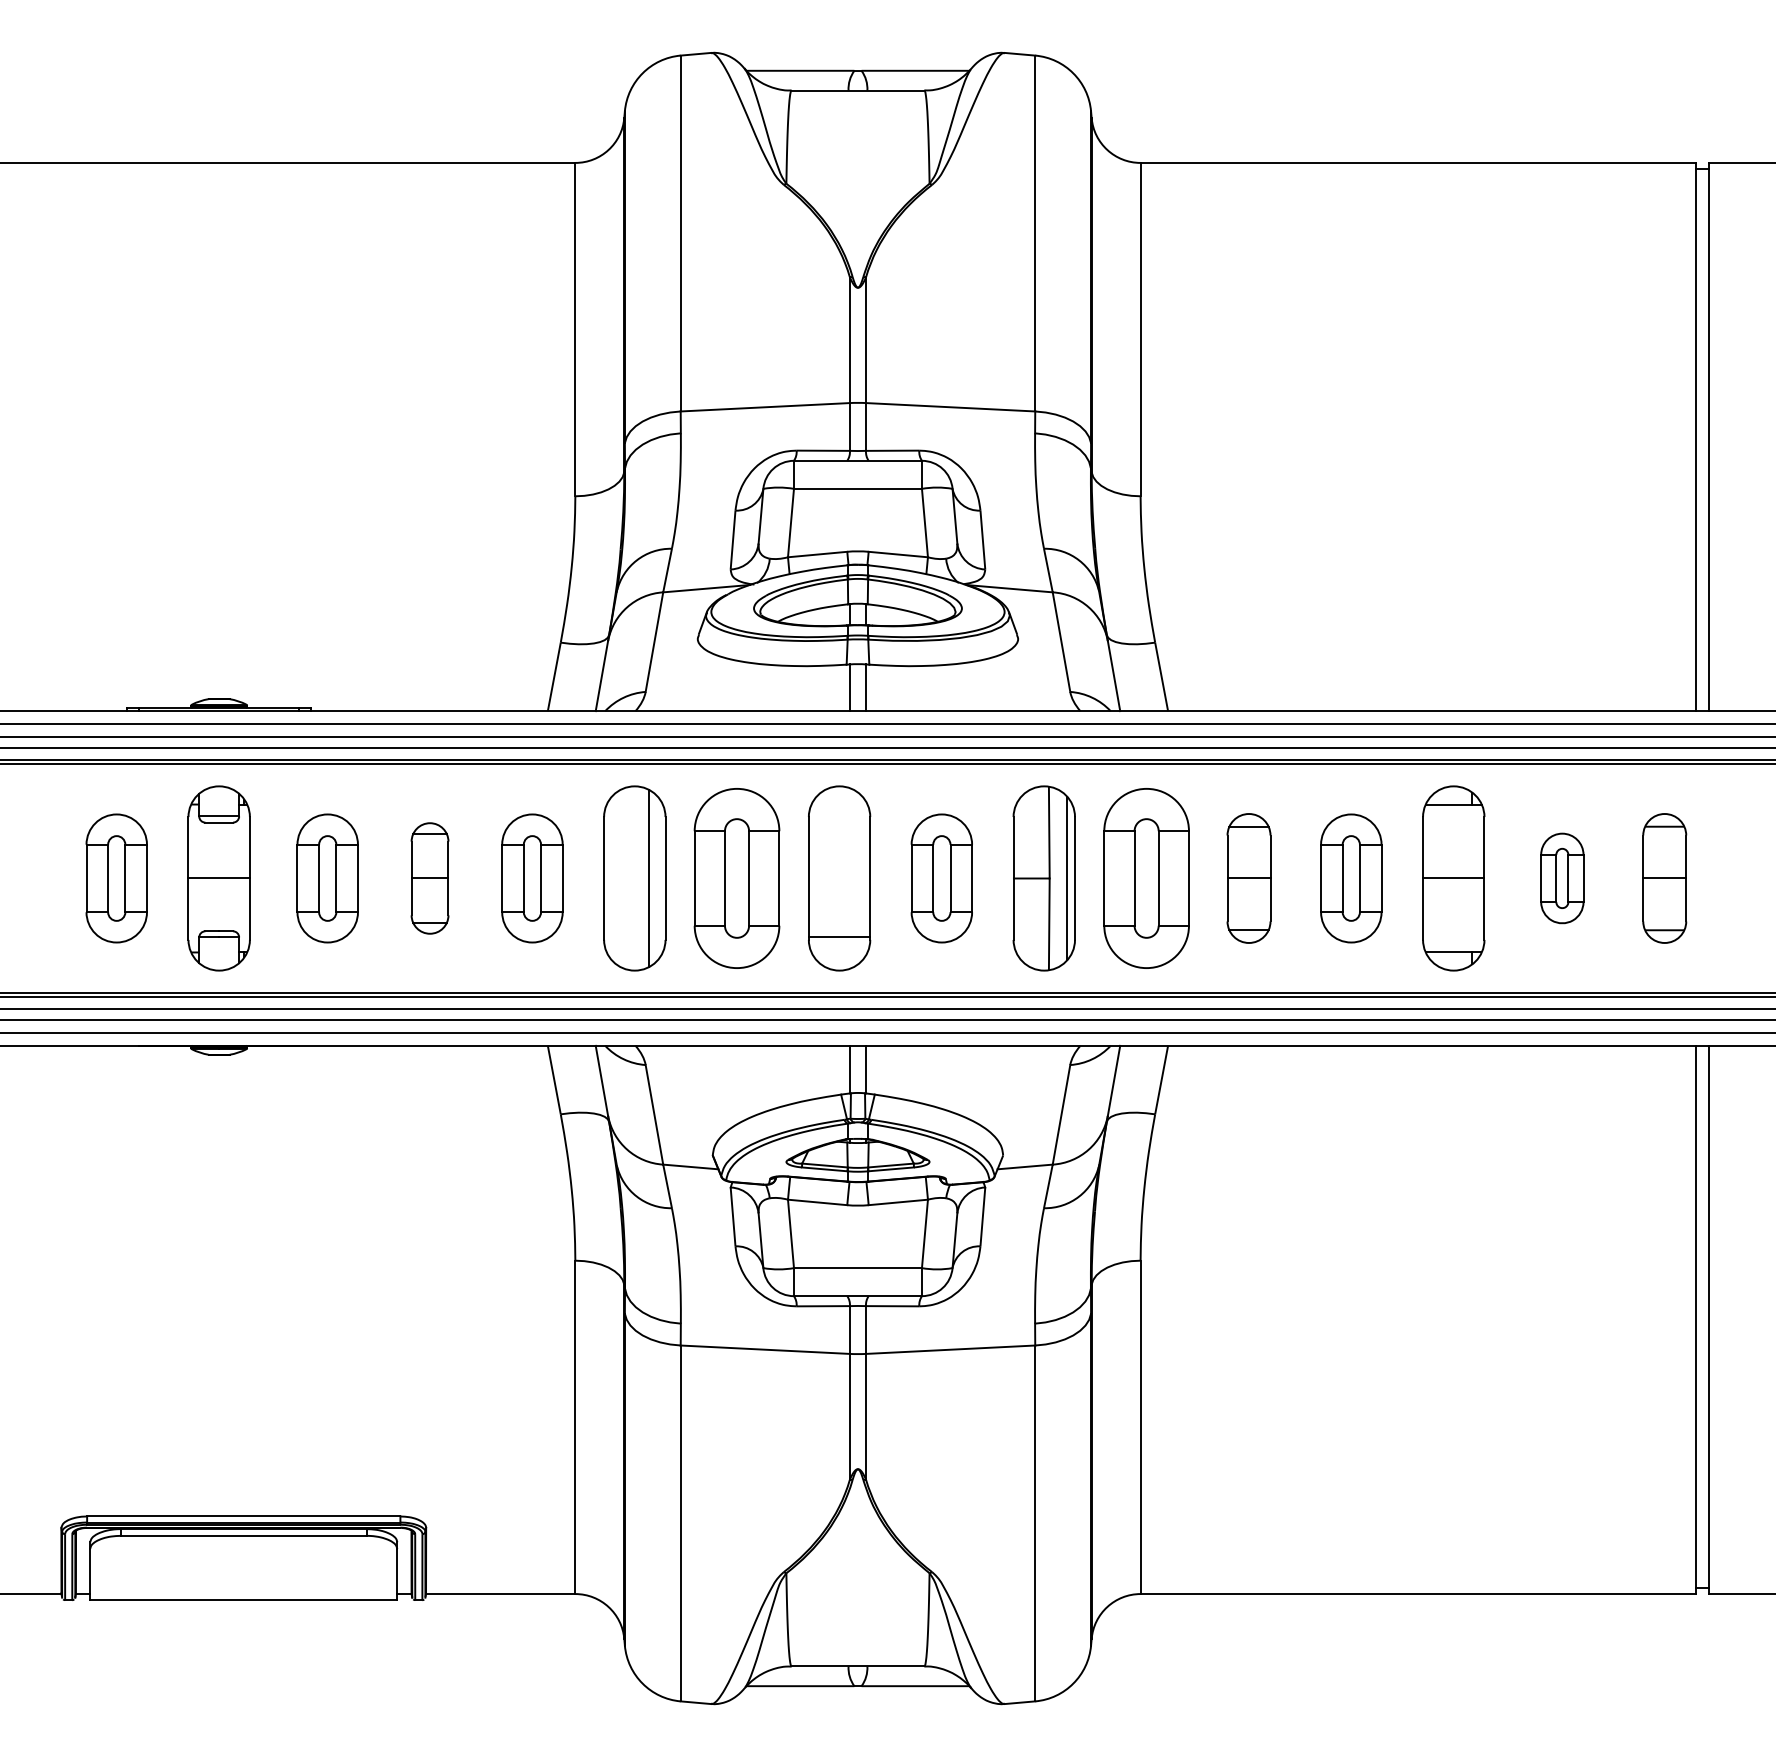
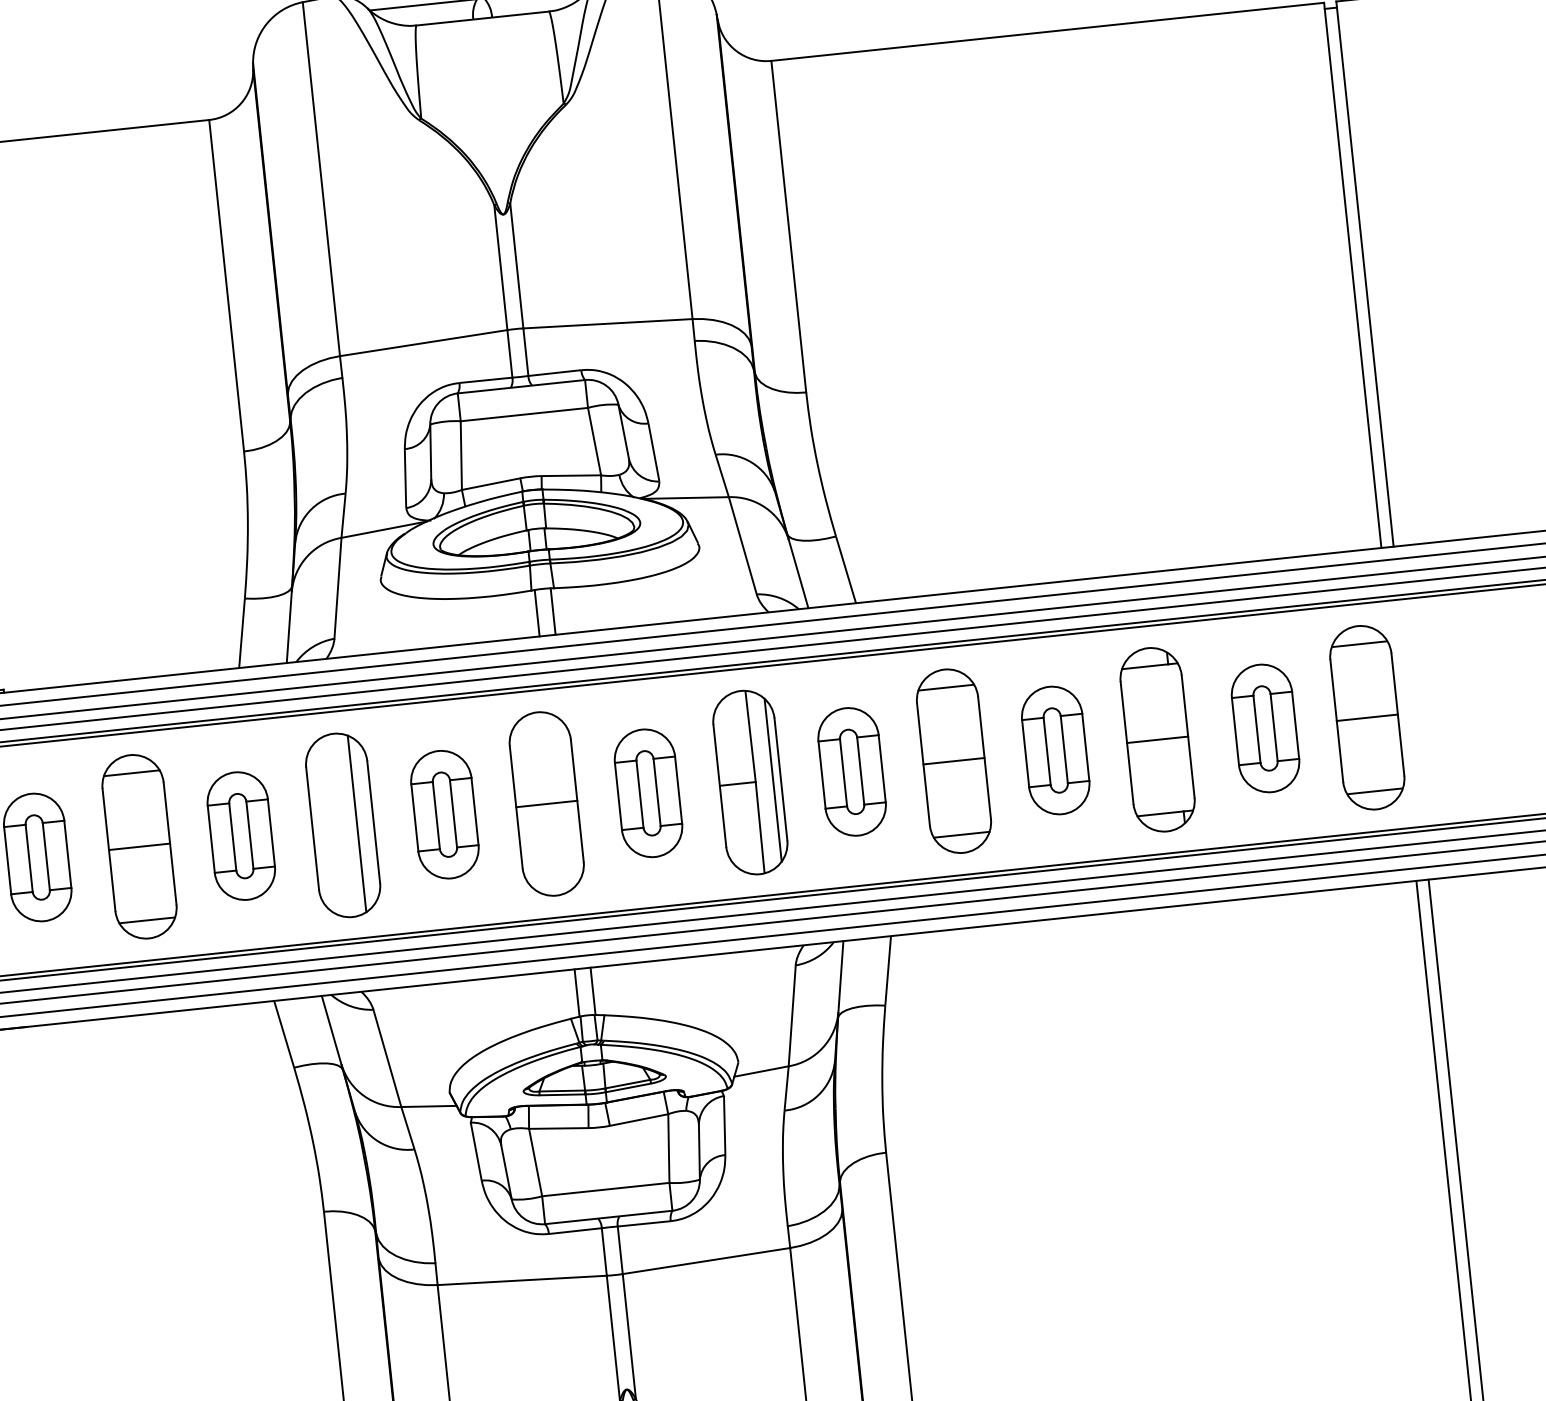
part: (429, 878) -> (138, 846), size x1.67
part: (737, 878) -> (445, 814), size x0.71
part: (1146, 878) -> (852, 771), size x0.71
part: (1248, 878) -> (953, 761), size x1.43
part: (1562, 878) -> (1265, 728), size x1.43
part: (1664, 878) -> (1367, 717), size x1.43
line: (839, 937) -> (546, 804), moved

